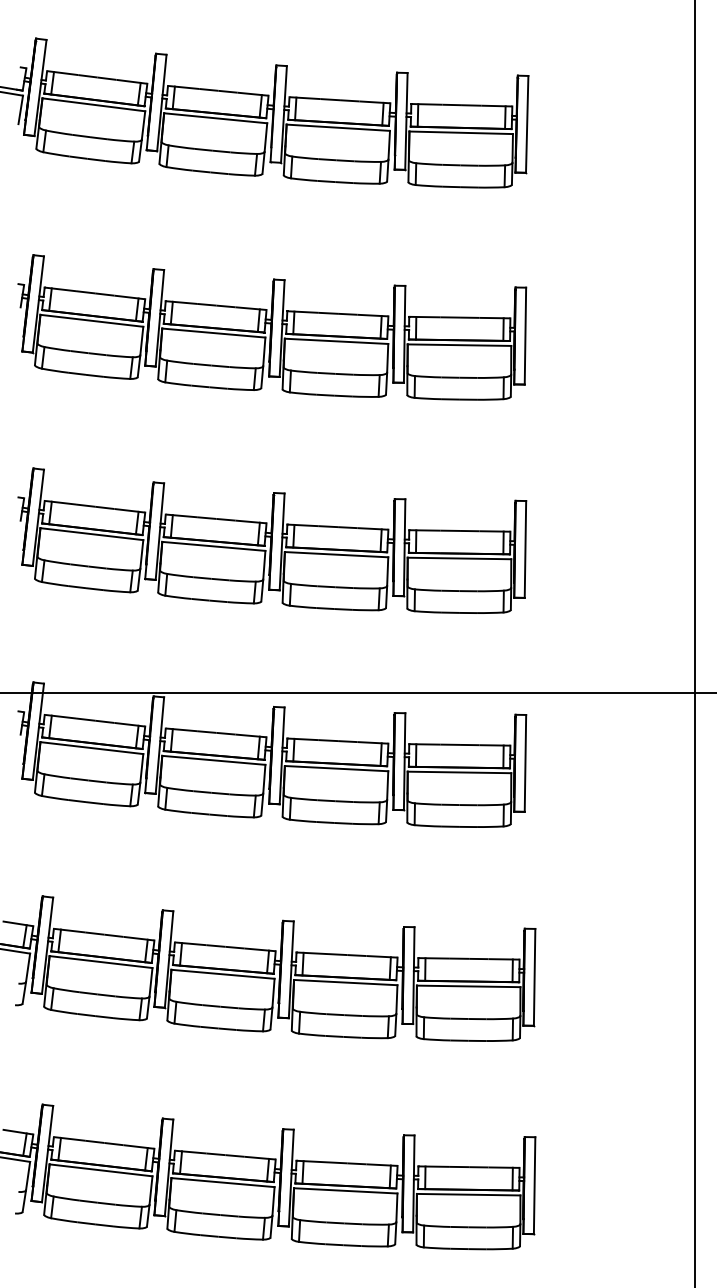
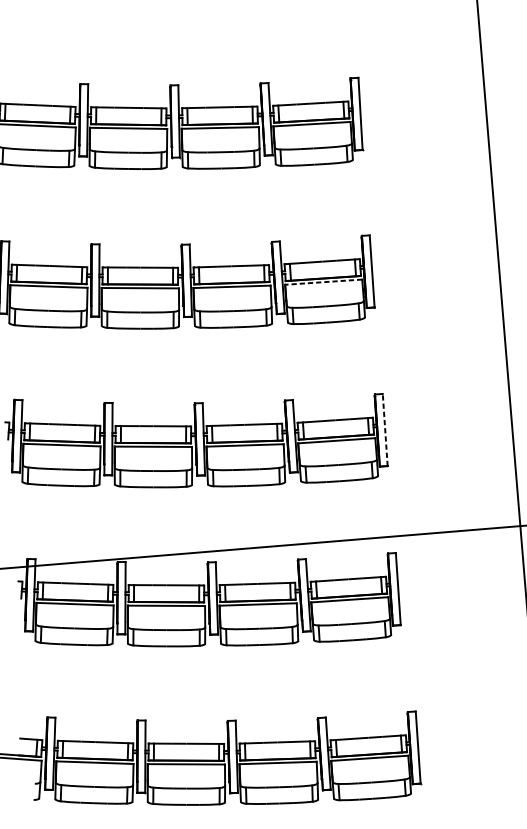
line: (459, 345) -> (323, 282), solid -> dashed
line: (525, 548) -> (385, 429), solid -> dashed

